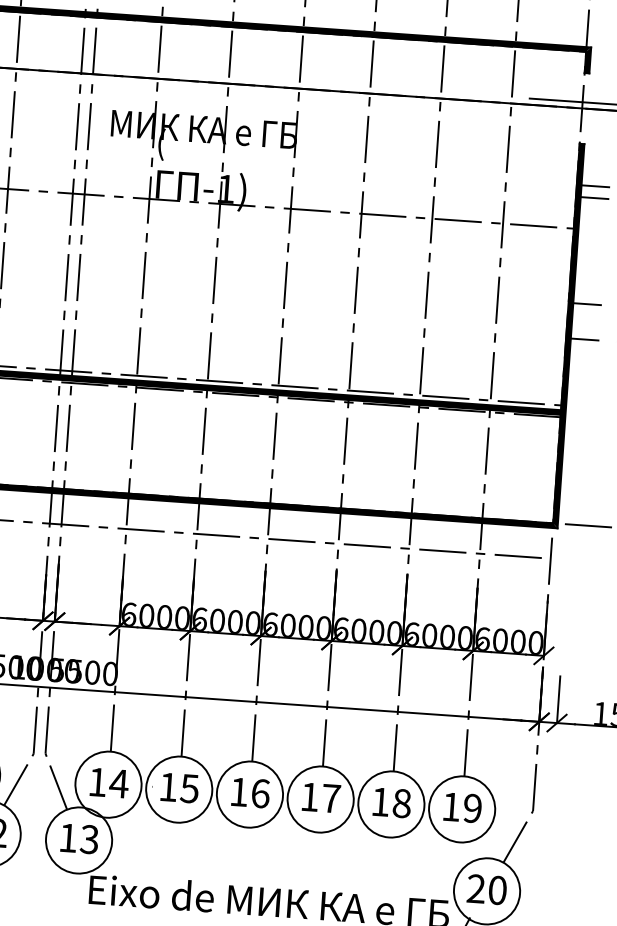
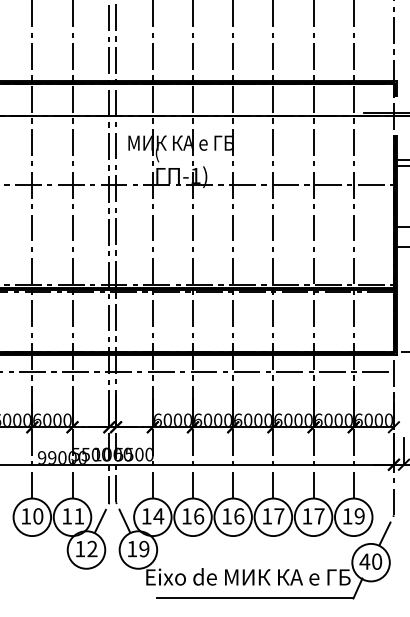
text: (188, 788) -> (198, 516), 15 -> 16
text: (401, 803) -> (319, 516), 18 -> 17
text: (89, 840) -> (144, 549), 13 -> 19
text: (475, 888) -> (364, 561), 20 -> 40

